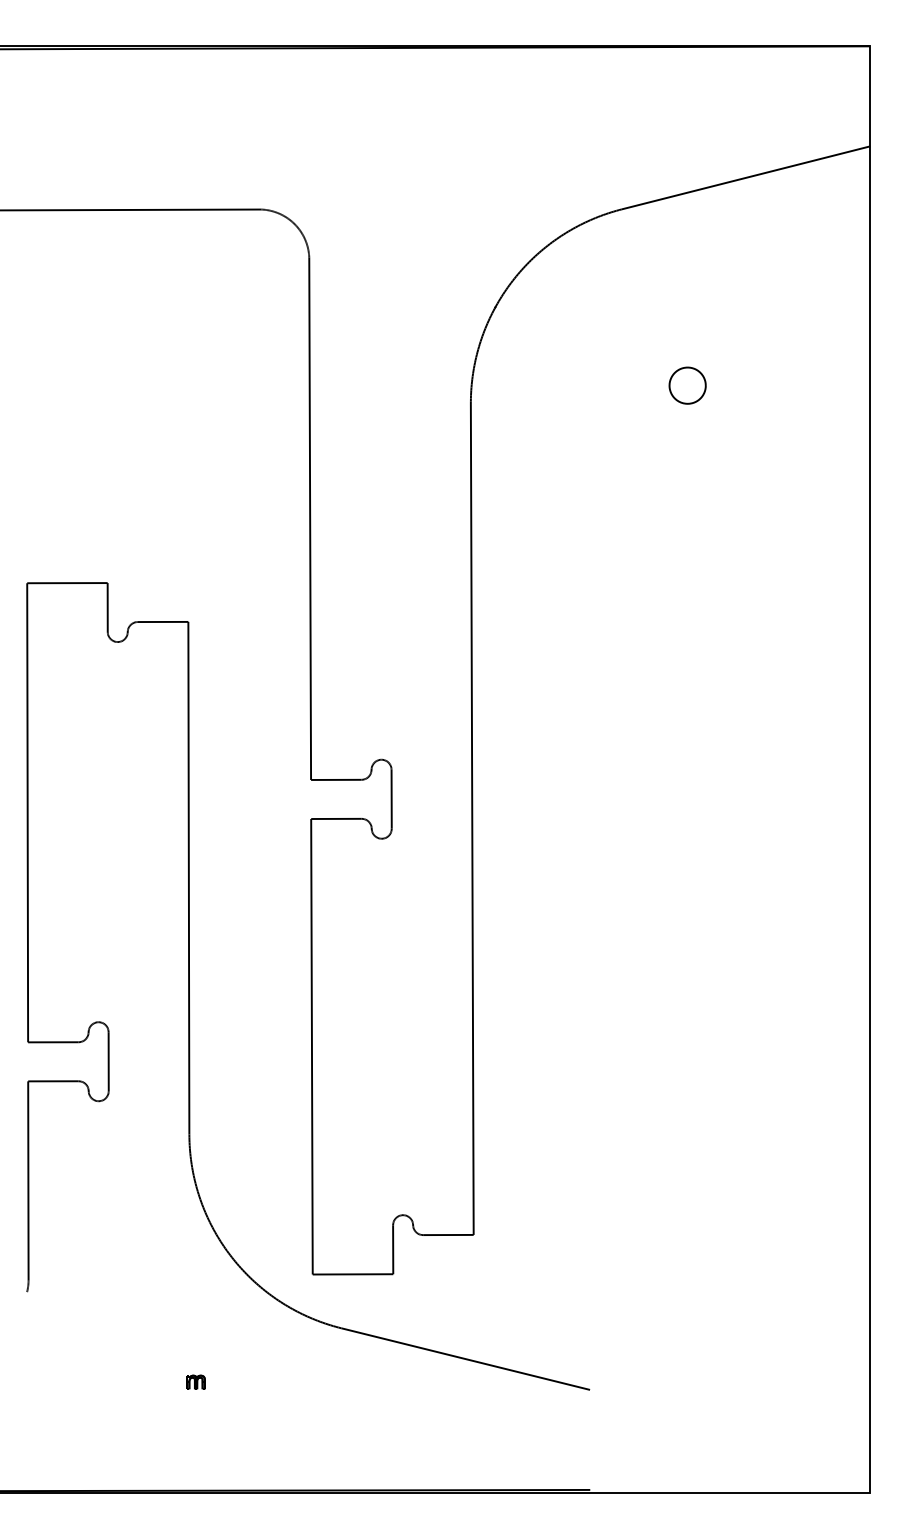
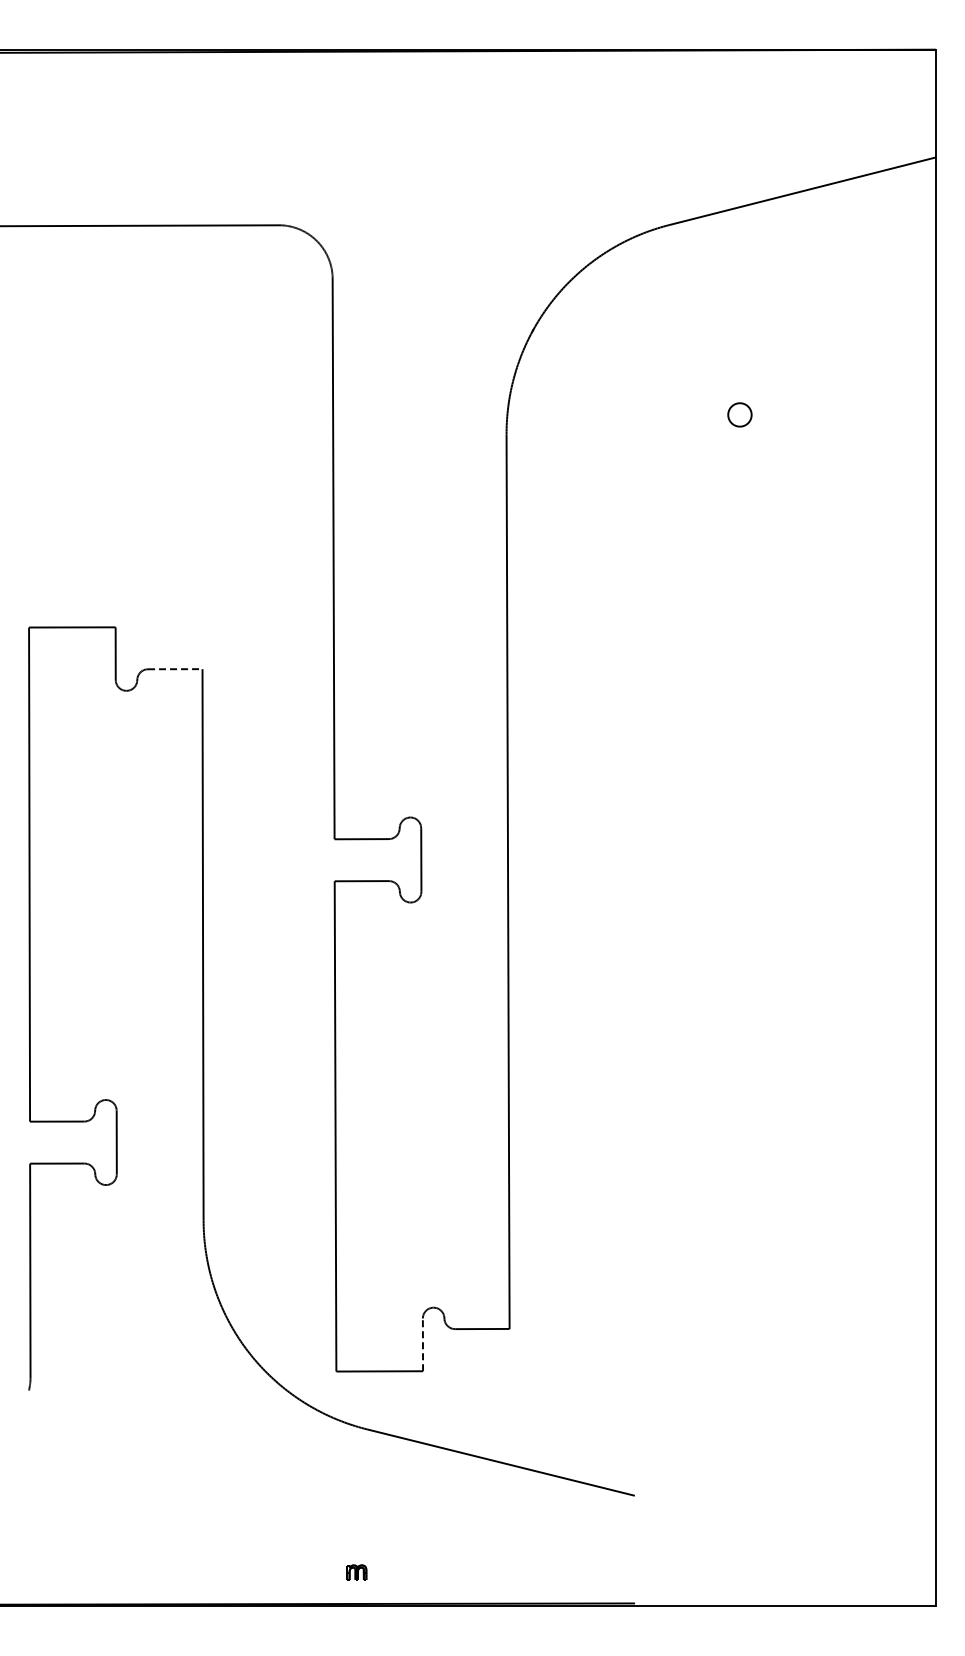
part: (687, 385) -> (739, 414), size x0.6
line: (163, 622) -> (175, 669), solid -> dashed
line: (392, 1249) -> (422, 1344), solid -> dashed
part: (195, 1382) -> (356, 1572), moved

